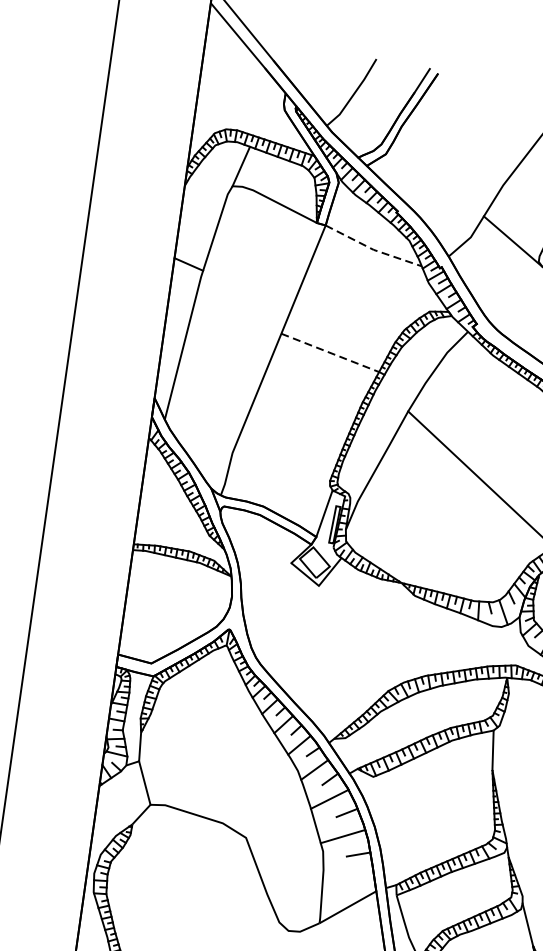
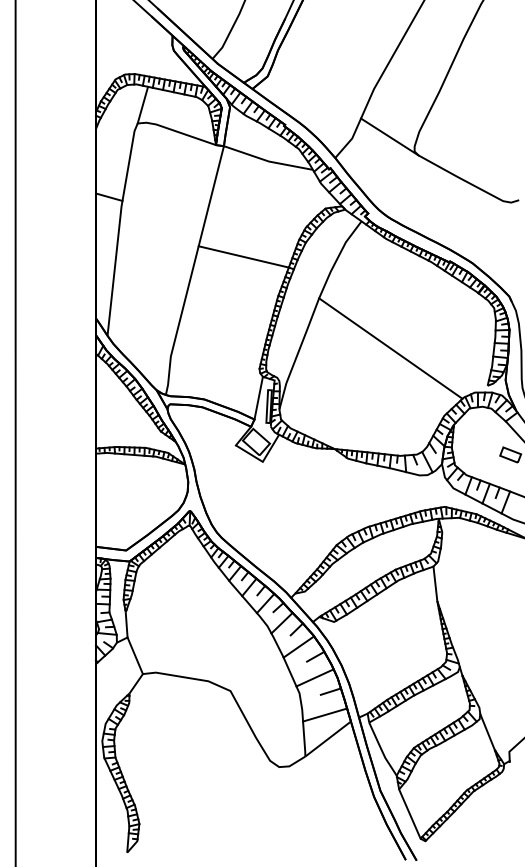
line: (373, 249) -> (268, 161), dashed -> solid
line: (330, 353) -> (244, 257), dashed -> solid
line: (348, 879) -> (325, 714), added

